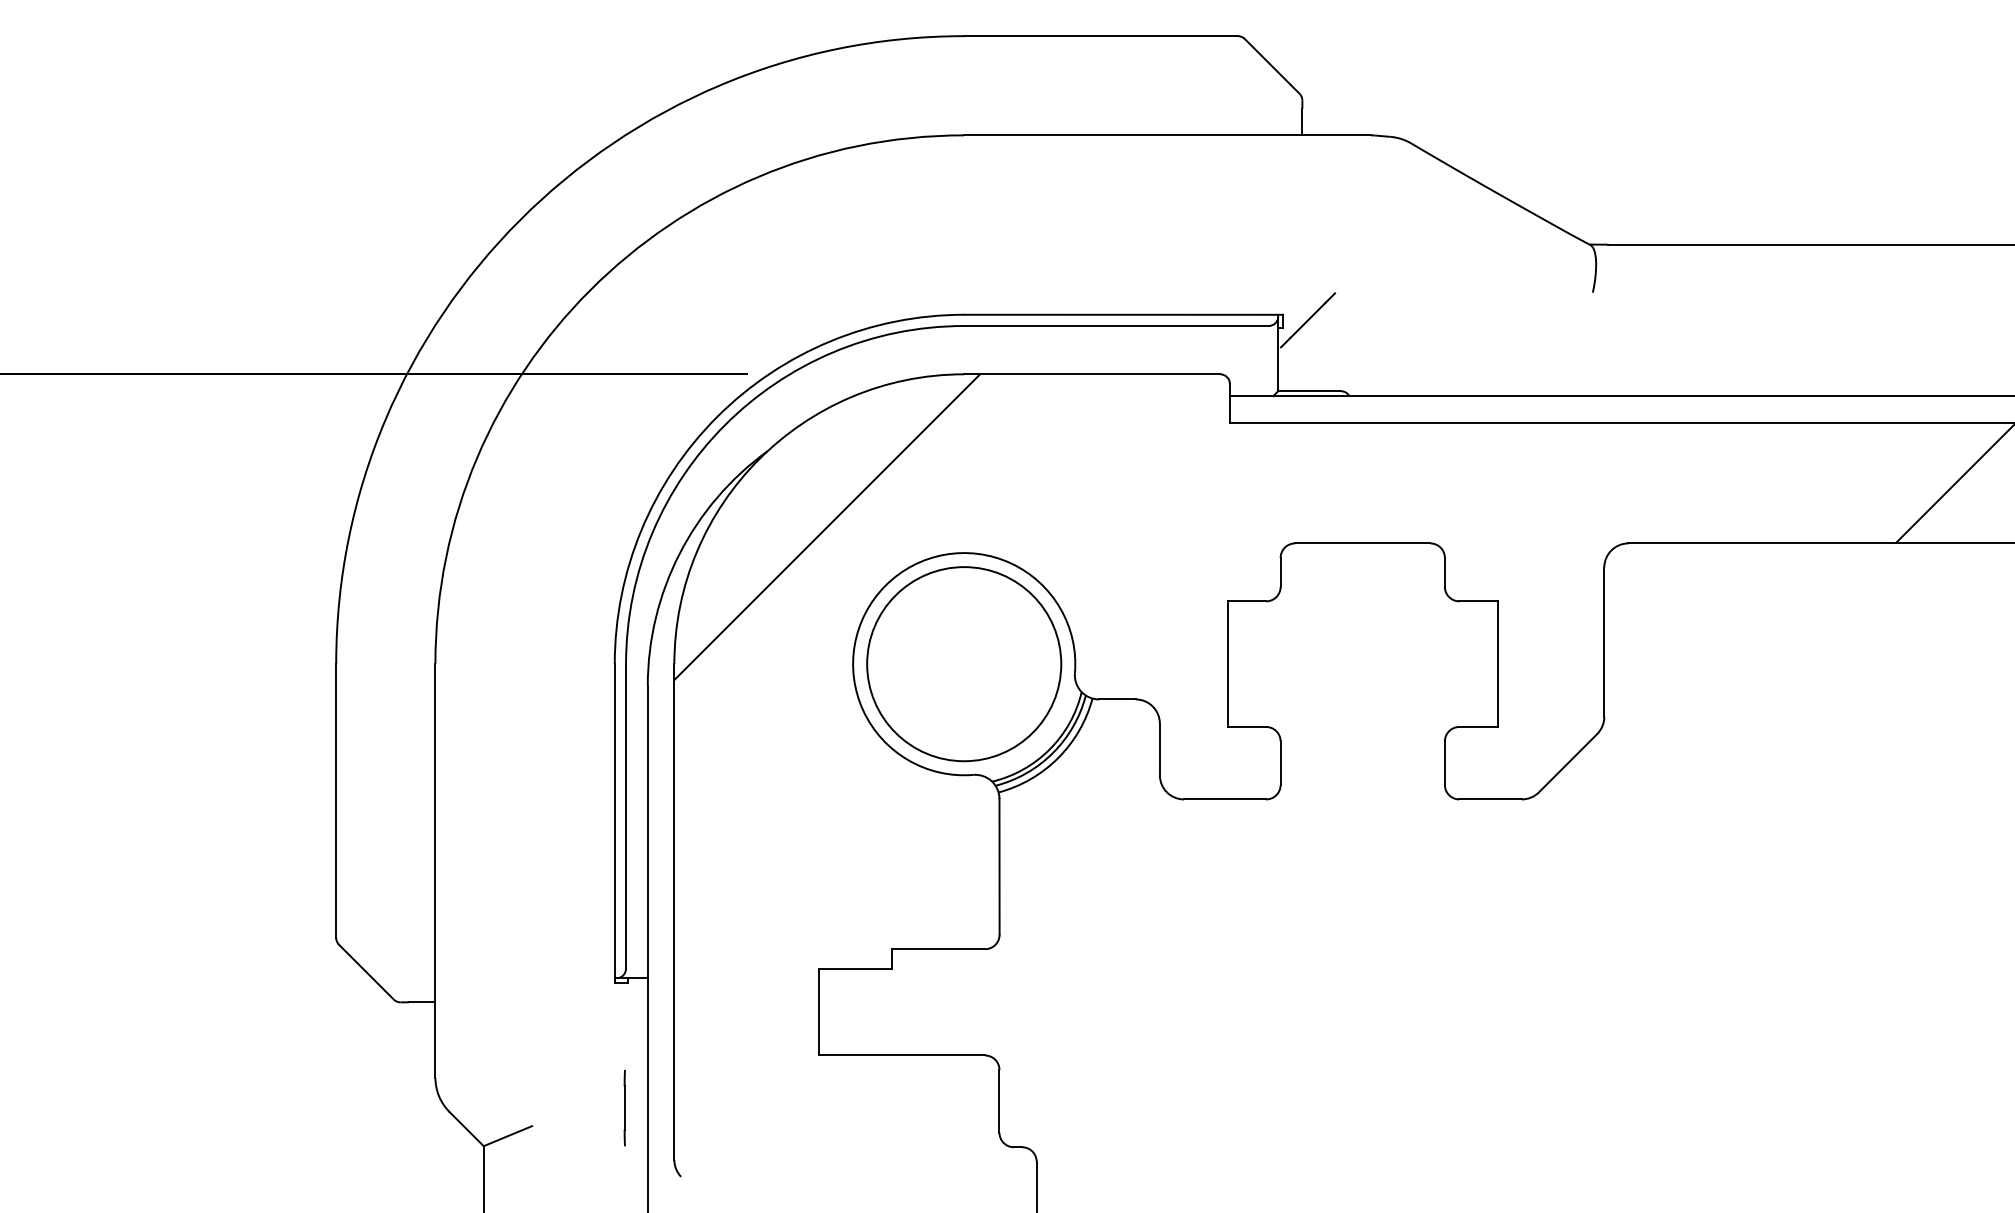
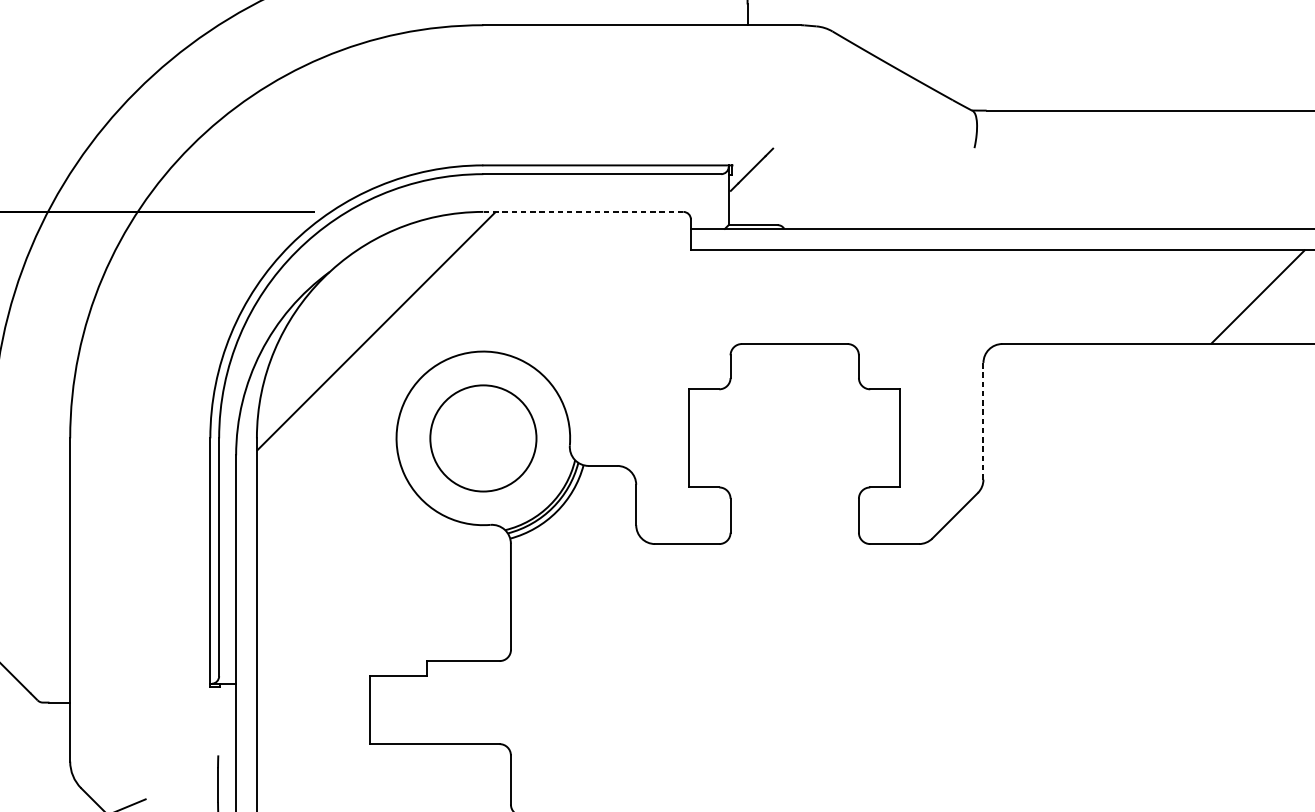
line: (1091, 374) -> (582, 212), solid -> dashed
line: (1604, 642) -> (983, 421), solid -> dashed
circle: (964, 664) -> (483, 438), size x0.7

